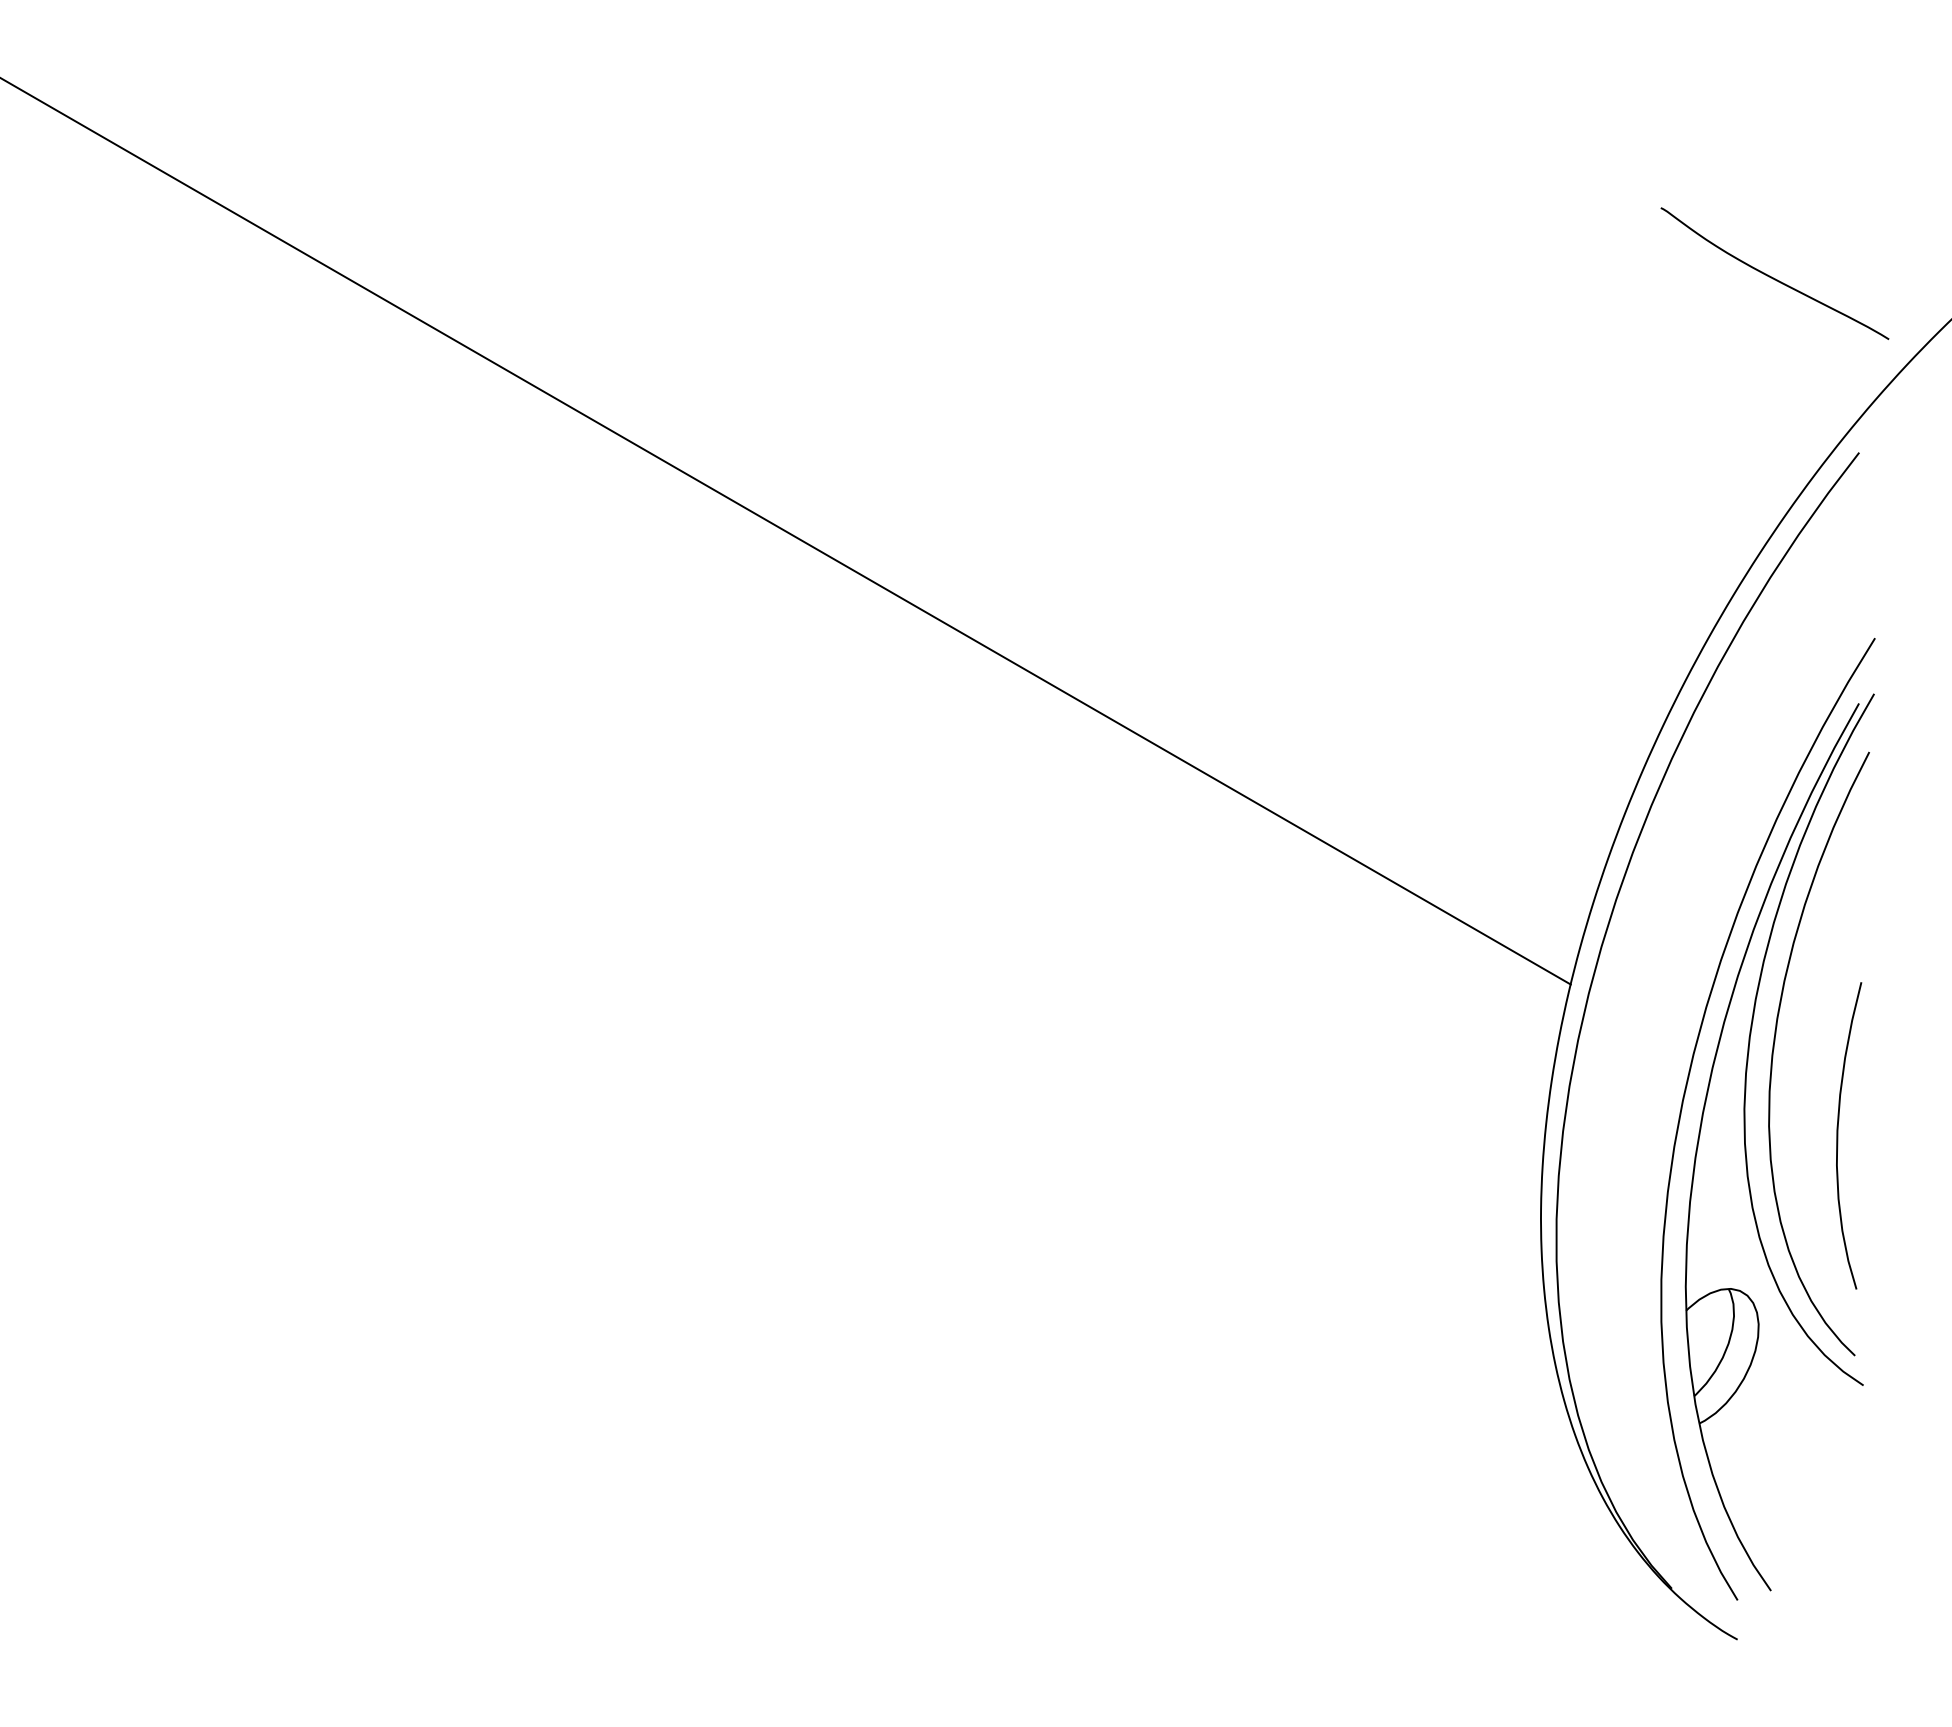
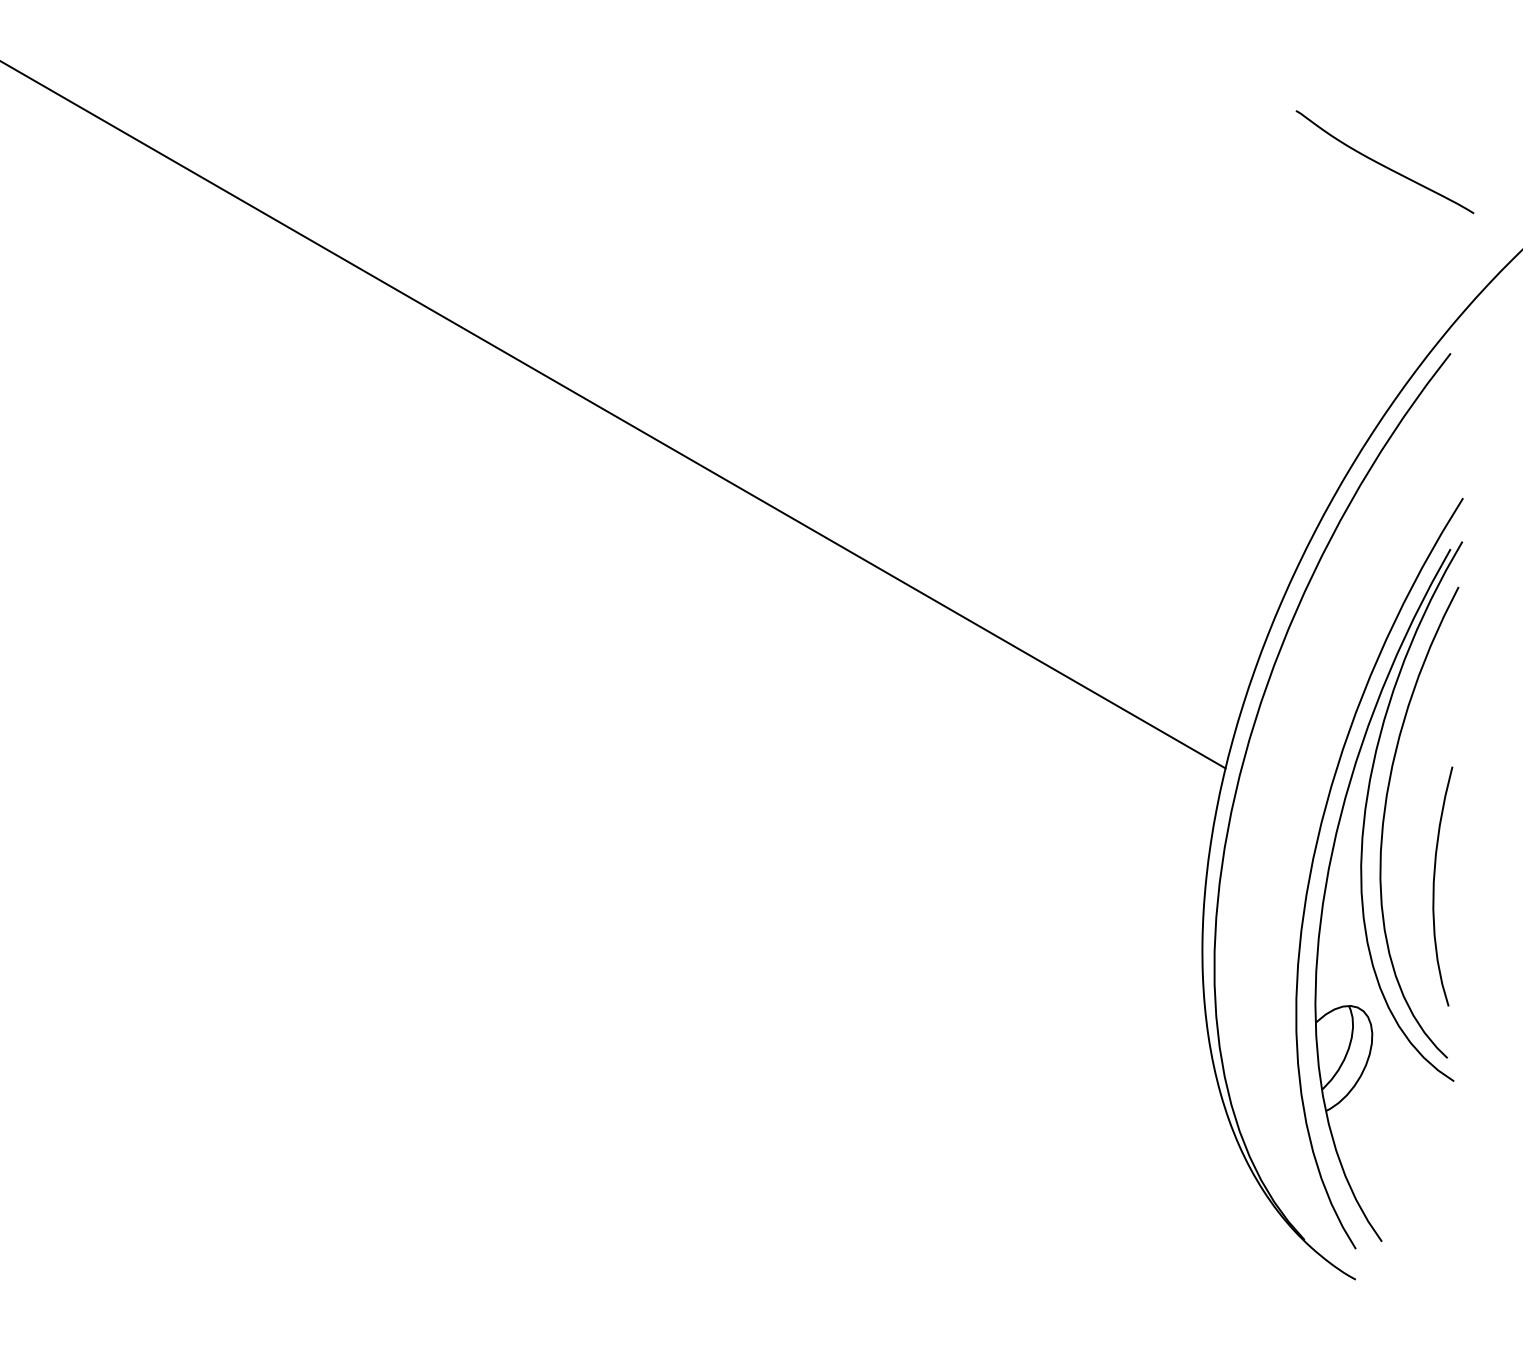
curve: (1773, 277) -> (1383, 165), moved

